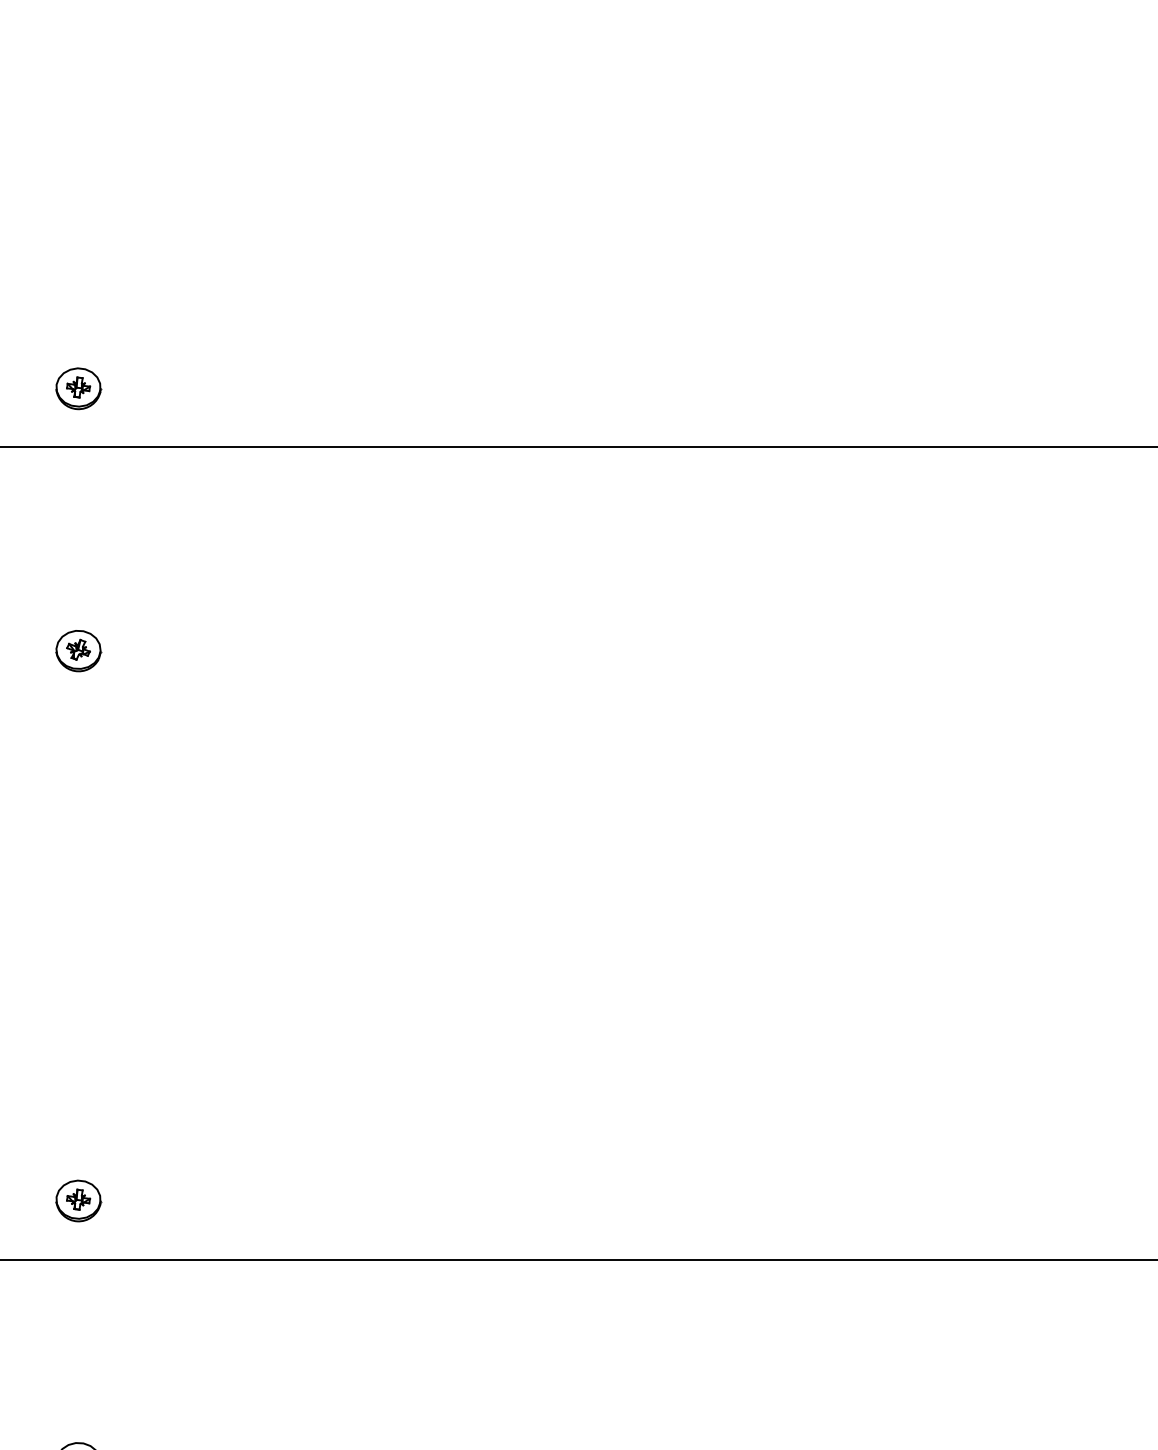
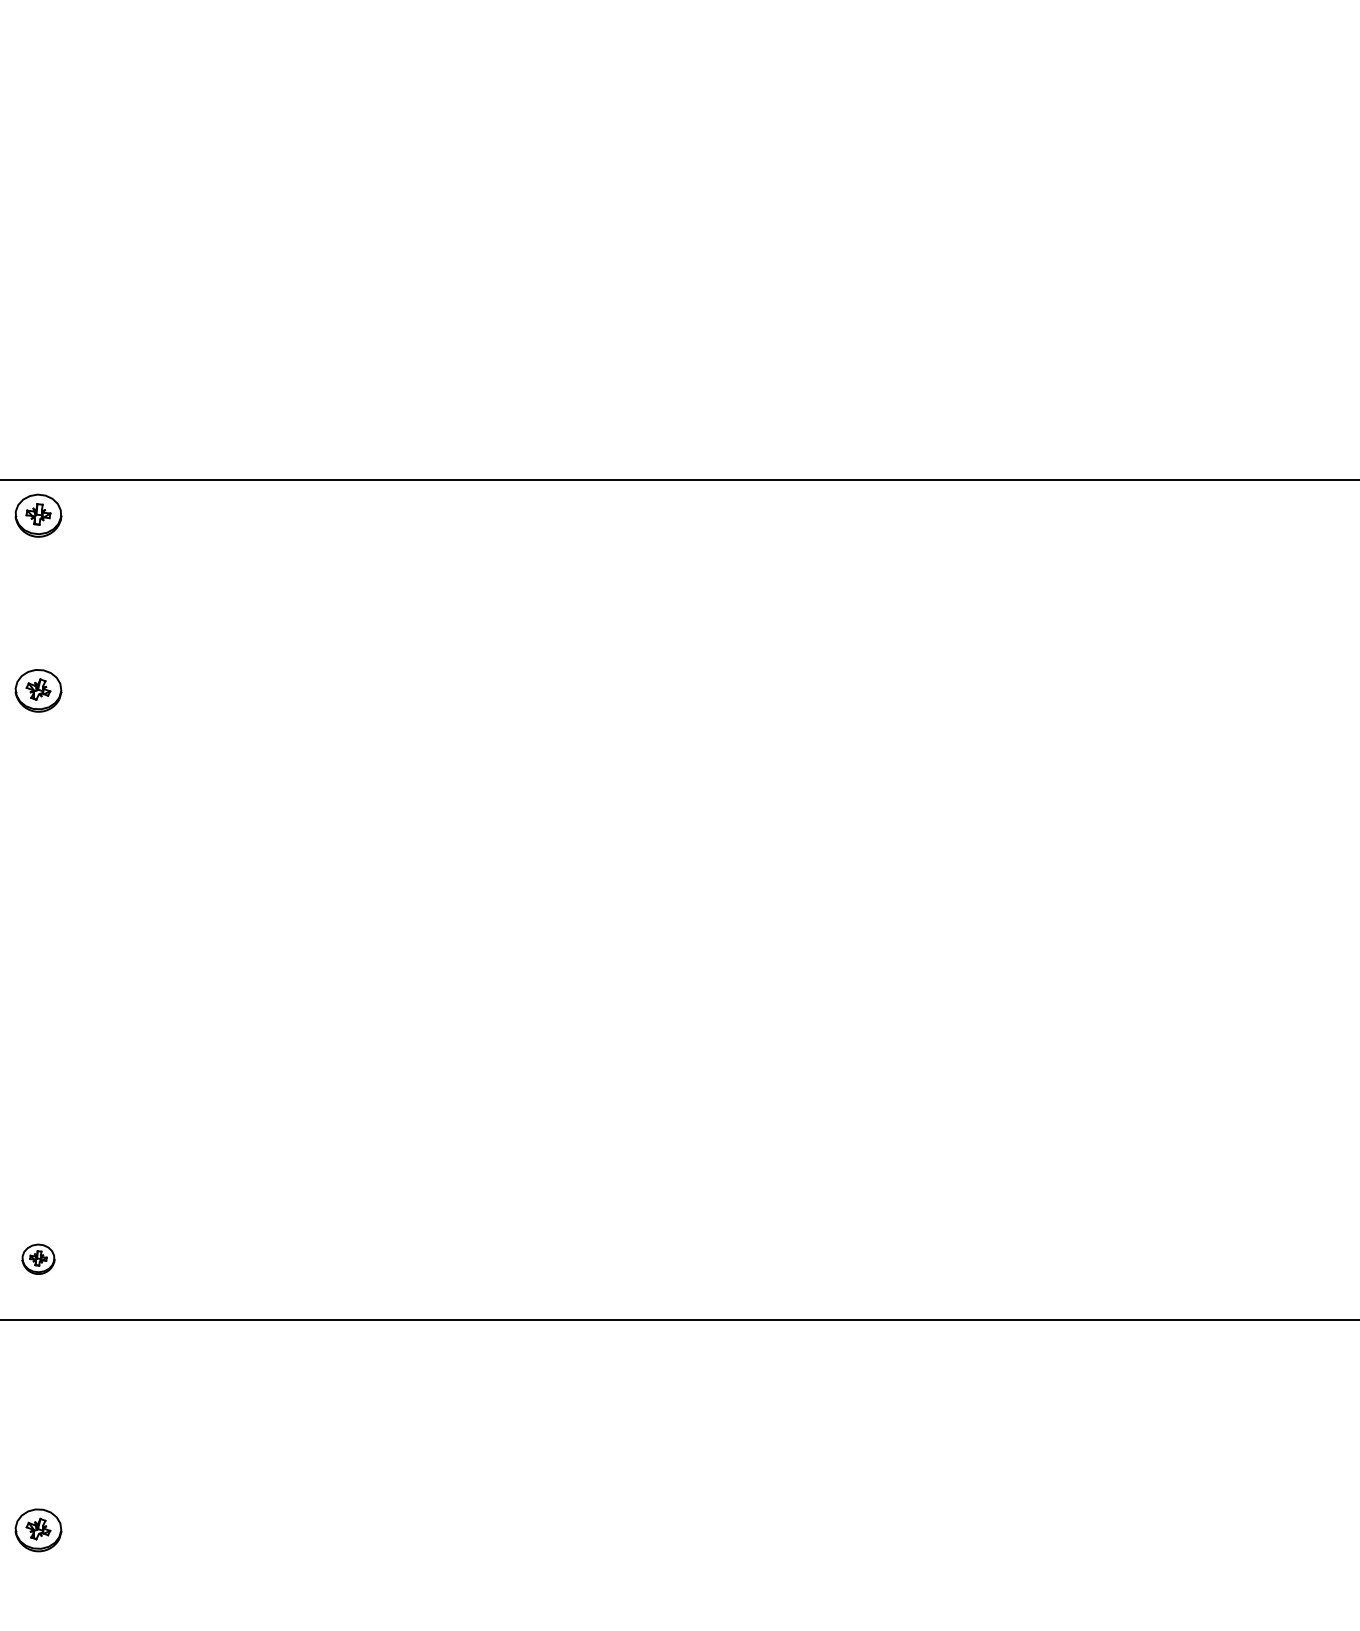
part: (78, 388) -> (38, 515), moved
part: (78, 1201) -> (38, 1259), size x0.7

